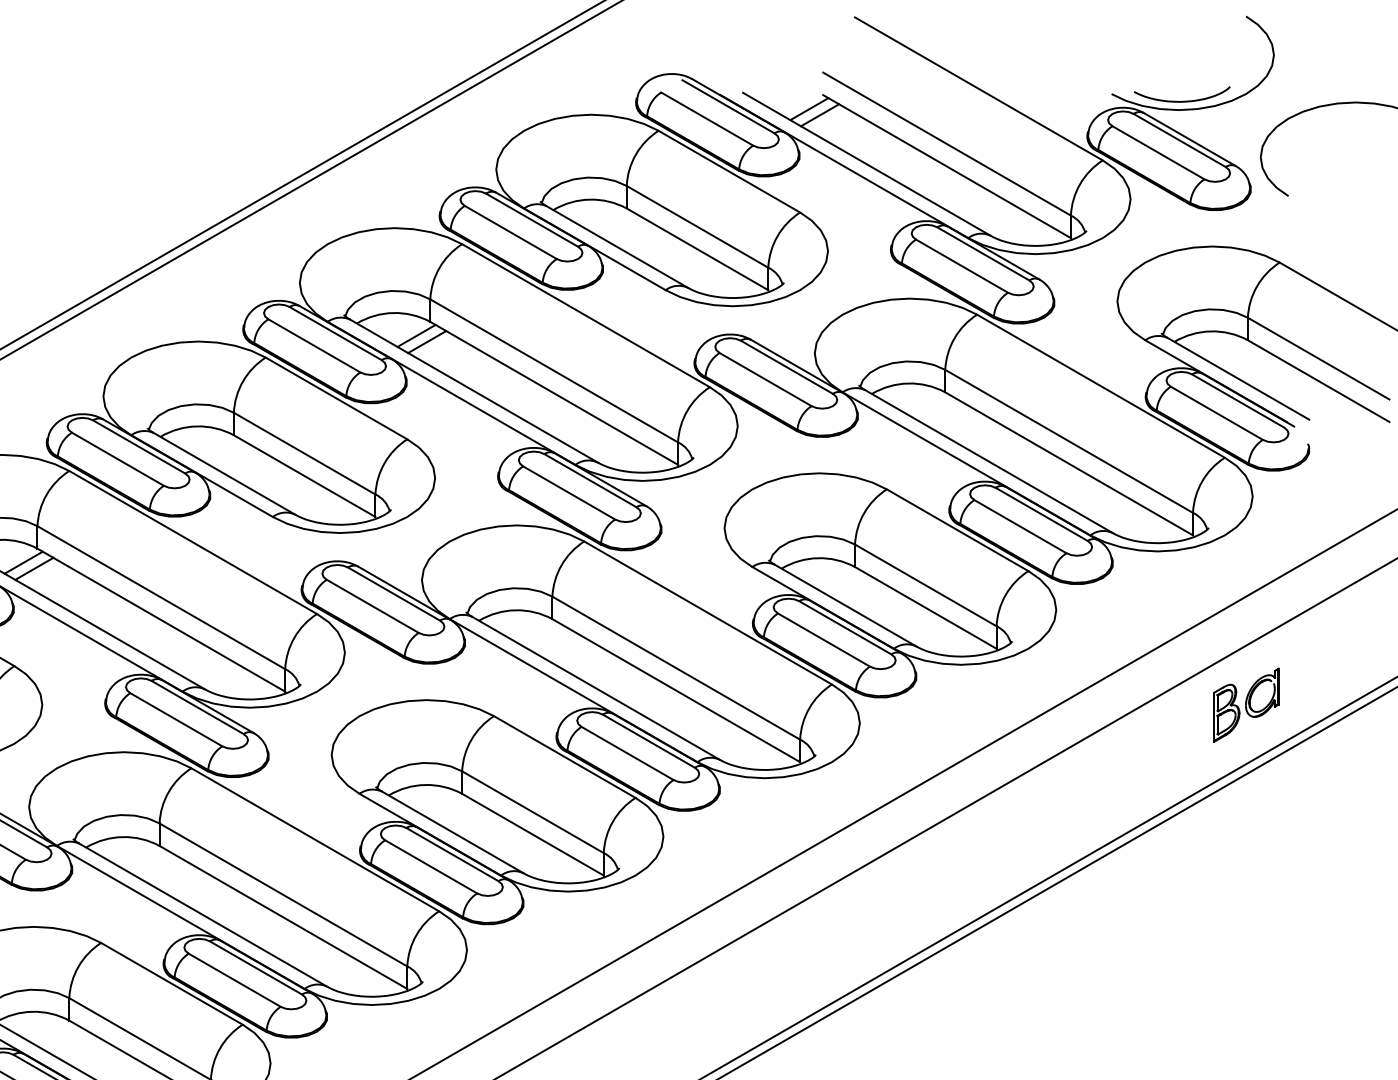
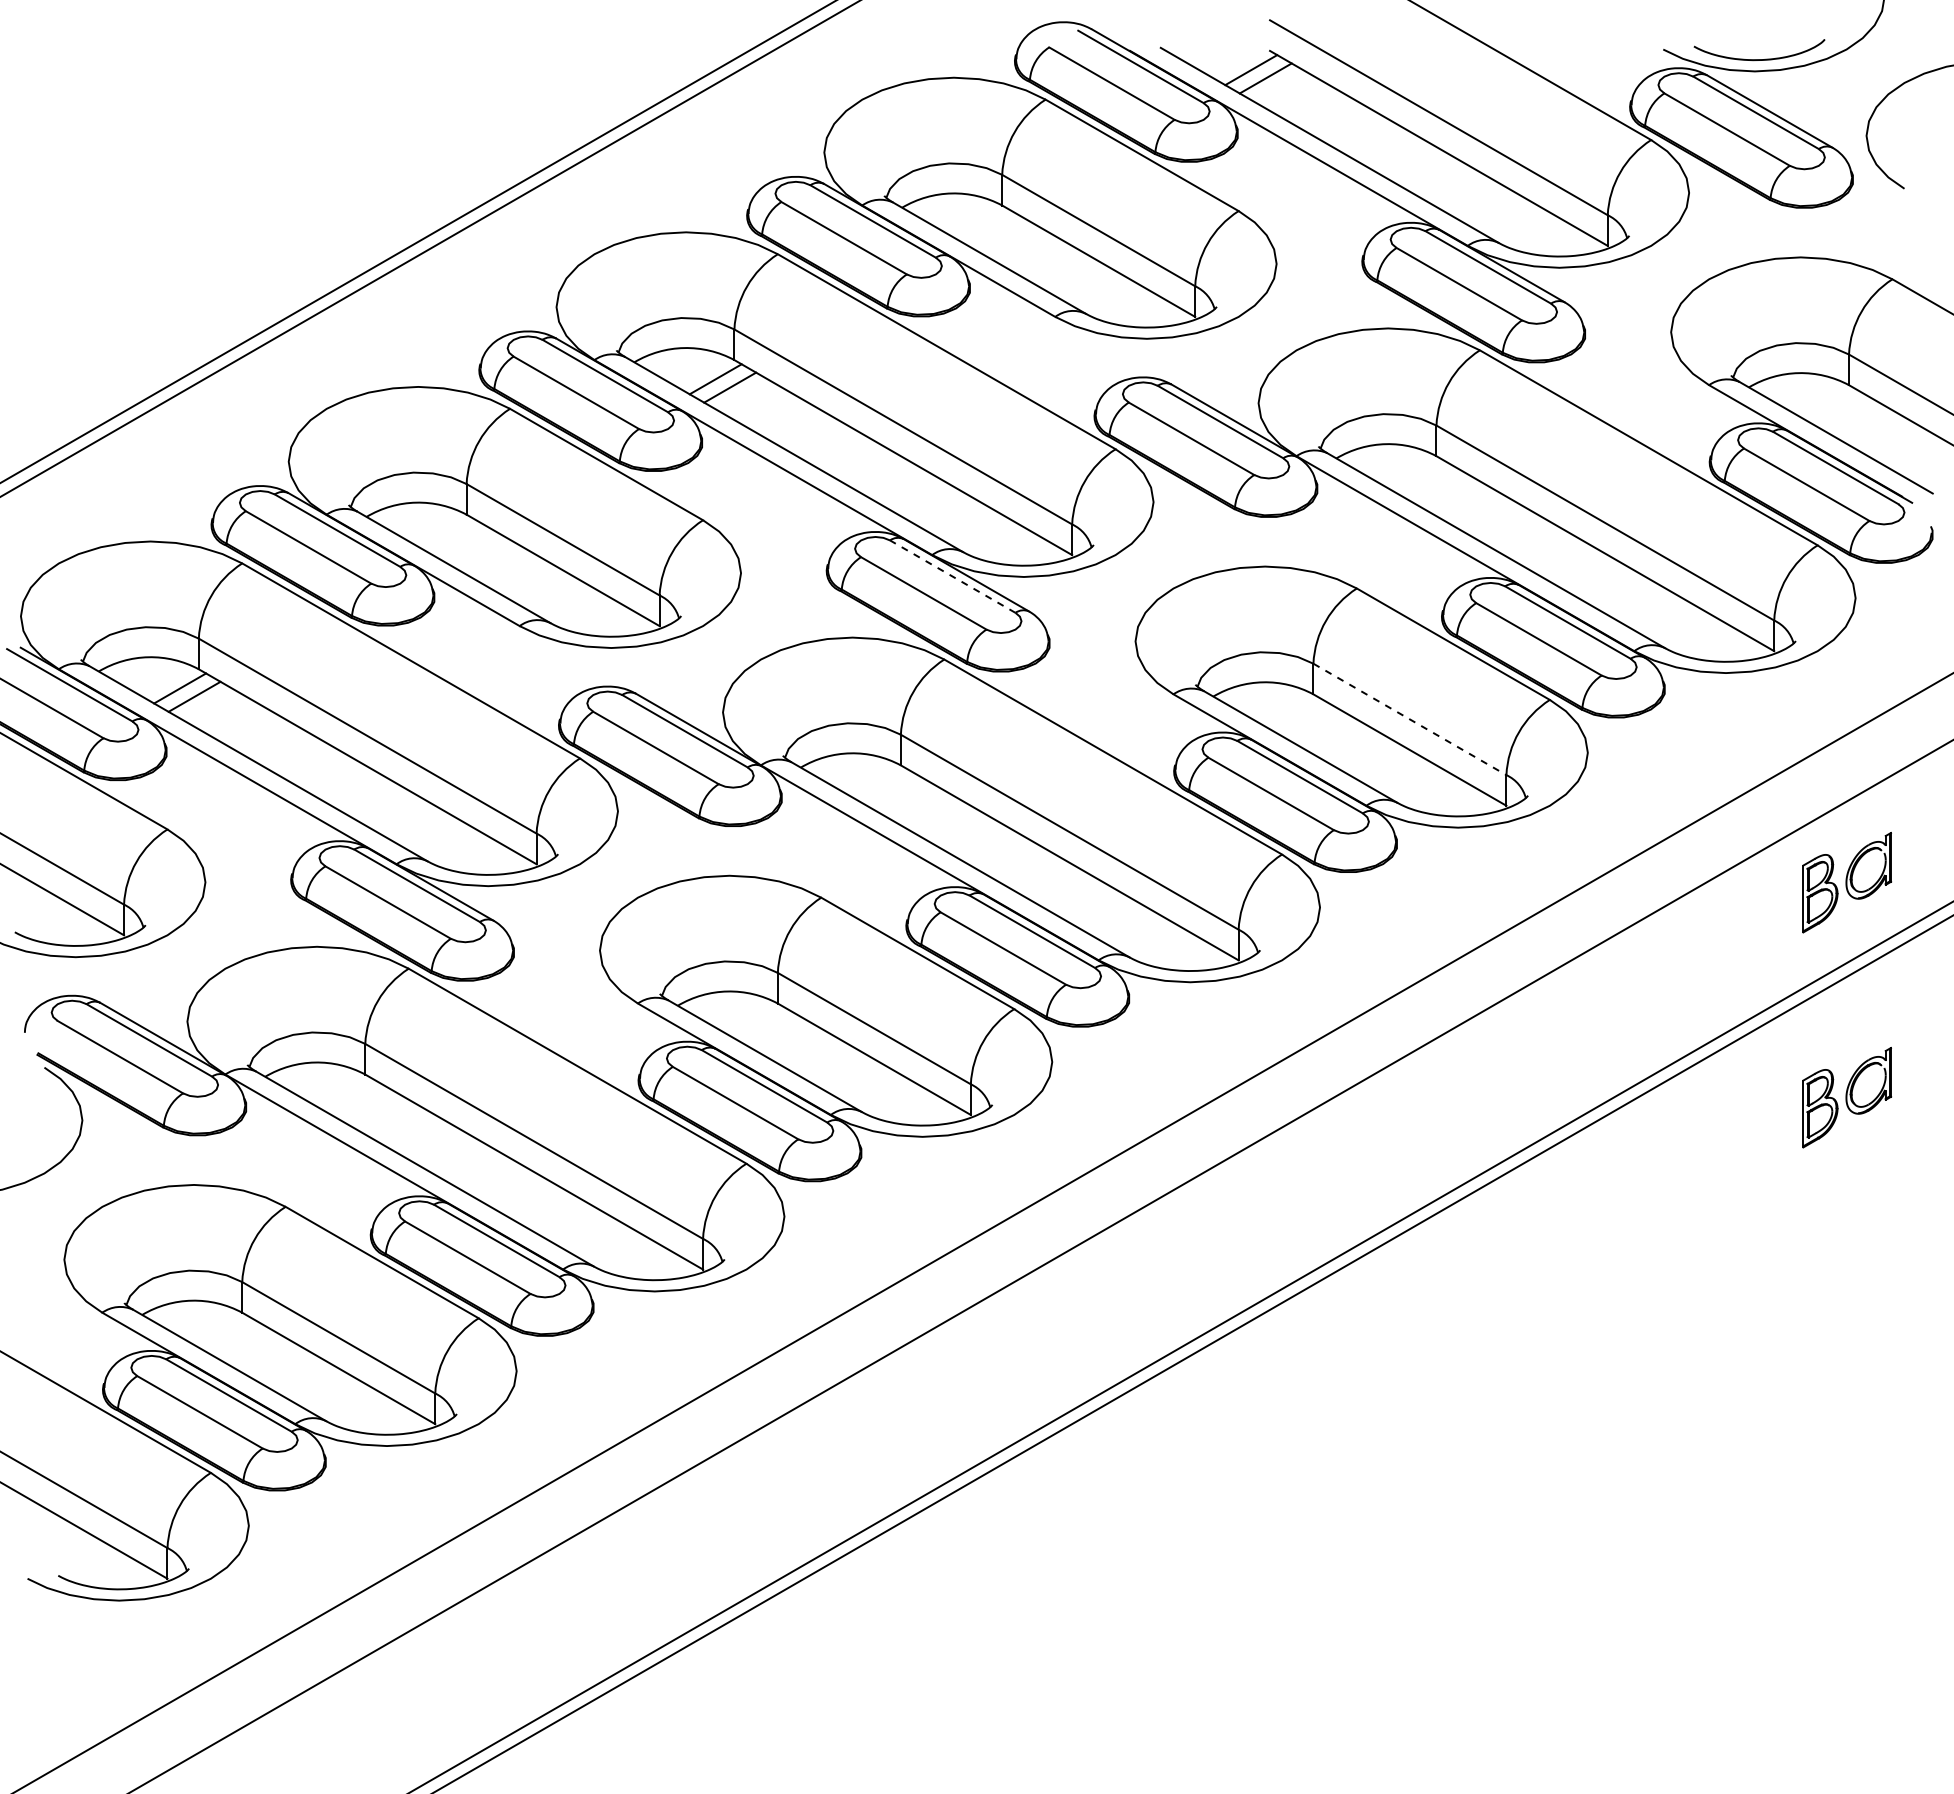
line: (590, 480) -> (952, 576), solid -> dashed
line: (926, 585) -> (1410, 719), solid -> dashed
part: (1246, 862) -> (1847, 1097), added

